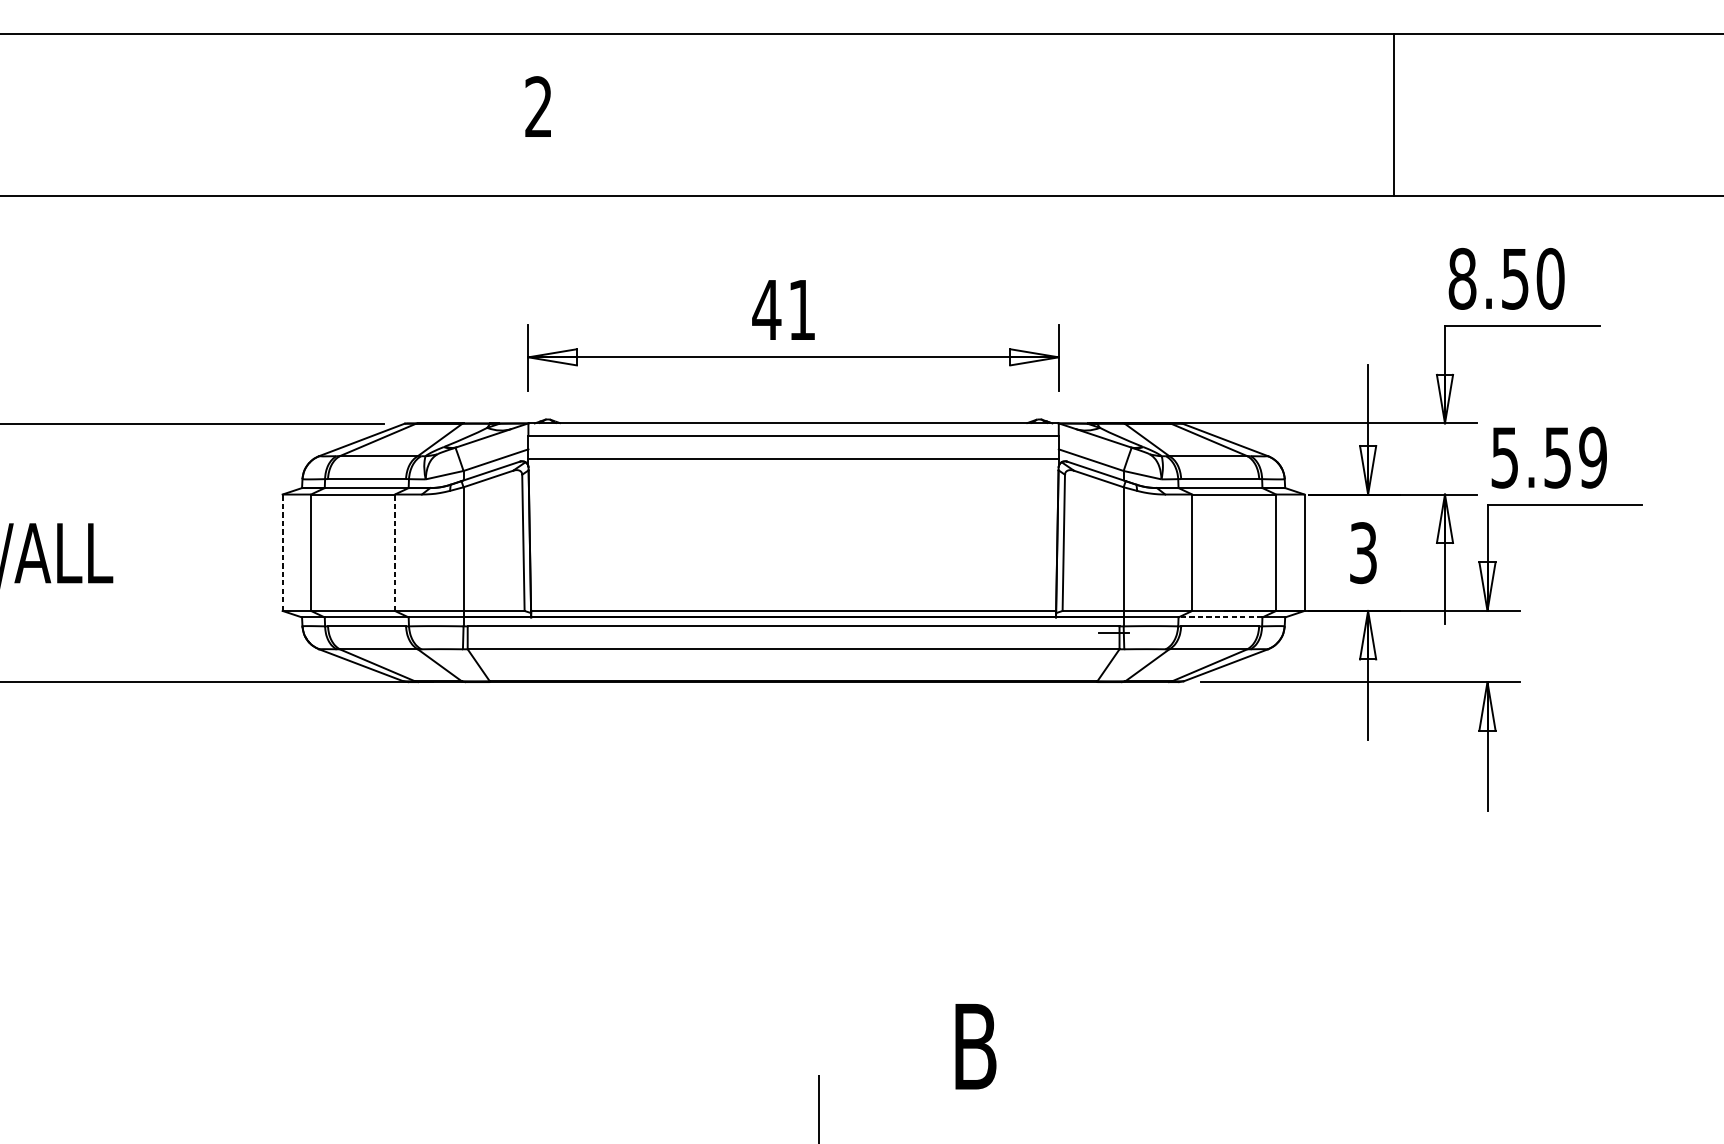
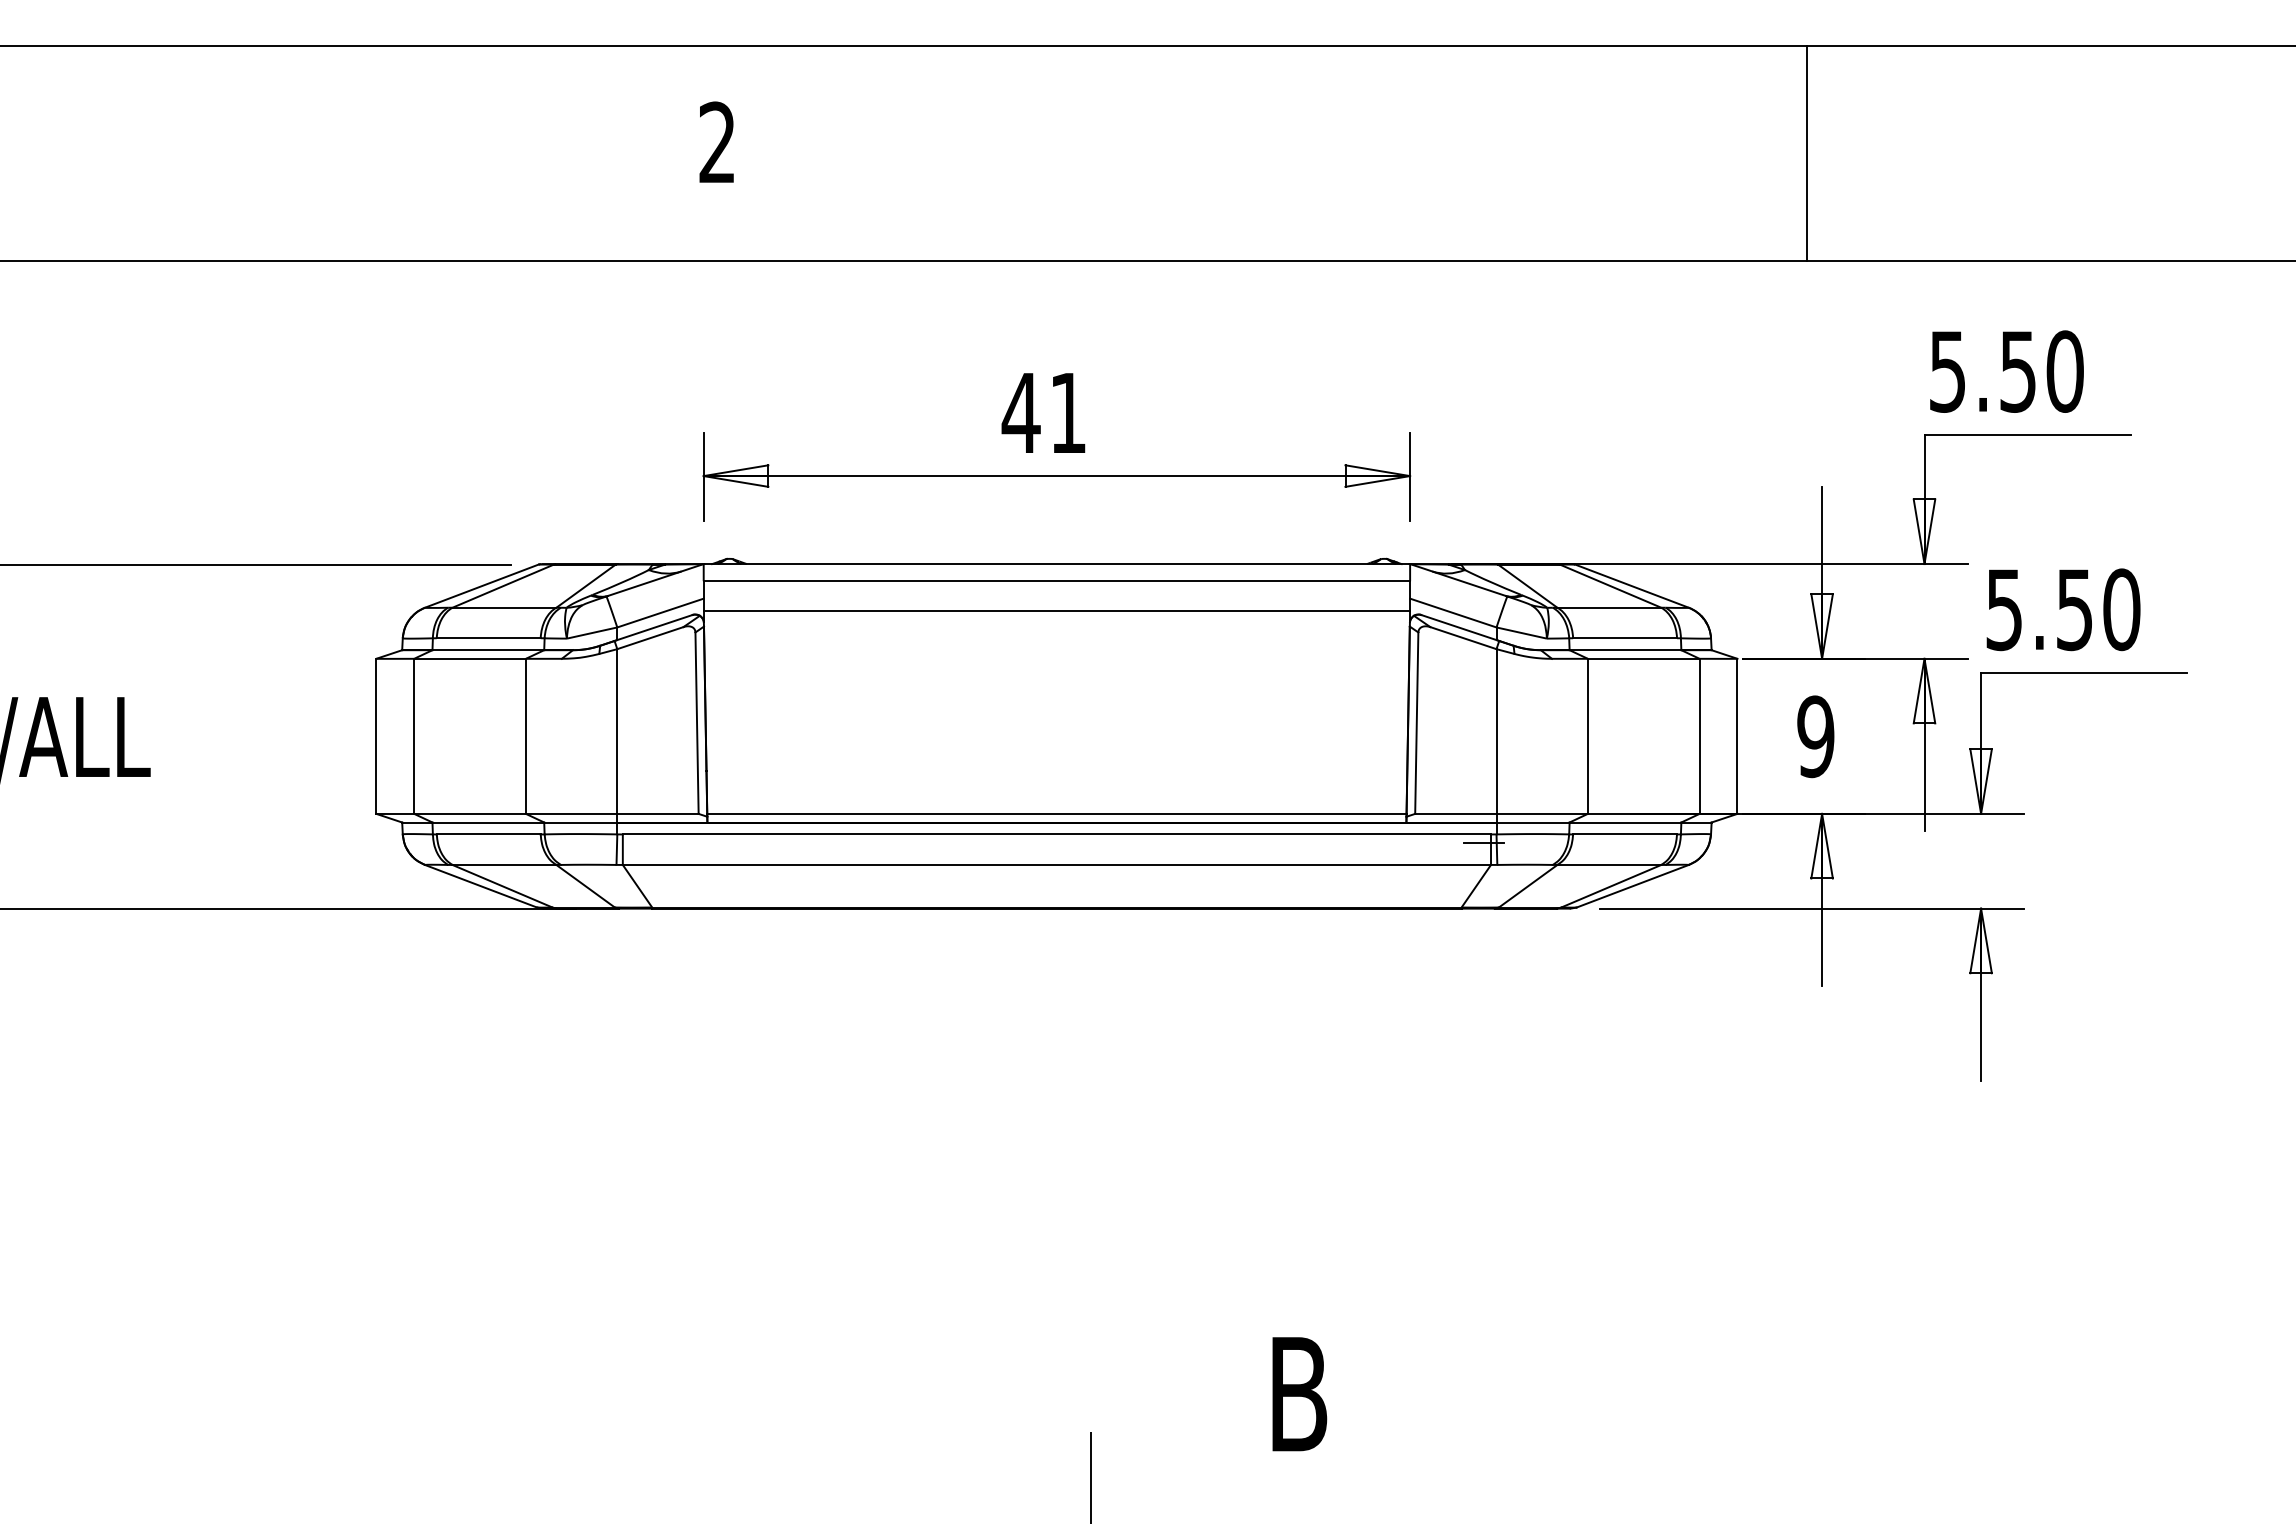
line: (1393, 114) -> (1806, 152), moved
text: (1462, 278) -> (1947, 371), 8.50 -> 5.50
text: (1592, 457) -> (2121, 609), 5.59 -> 5.50
line: (282, 552) -> (376, 736), dashed -> solid
line: (394, 552) -> (525, 736), dashed -> solid
text: (1363, 552) -> (1815, 736), 3 -> 9
line: (1220, 617) -> (1625, 822), dashed -> solid

